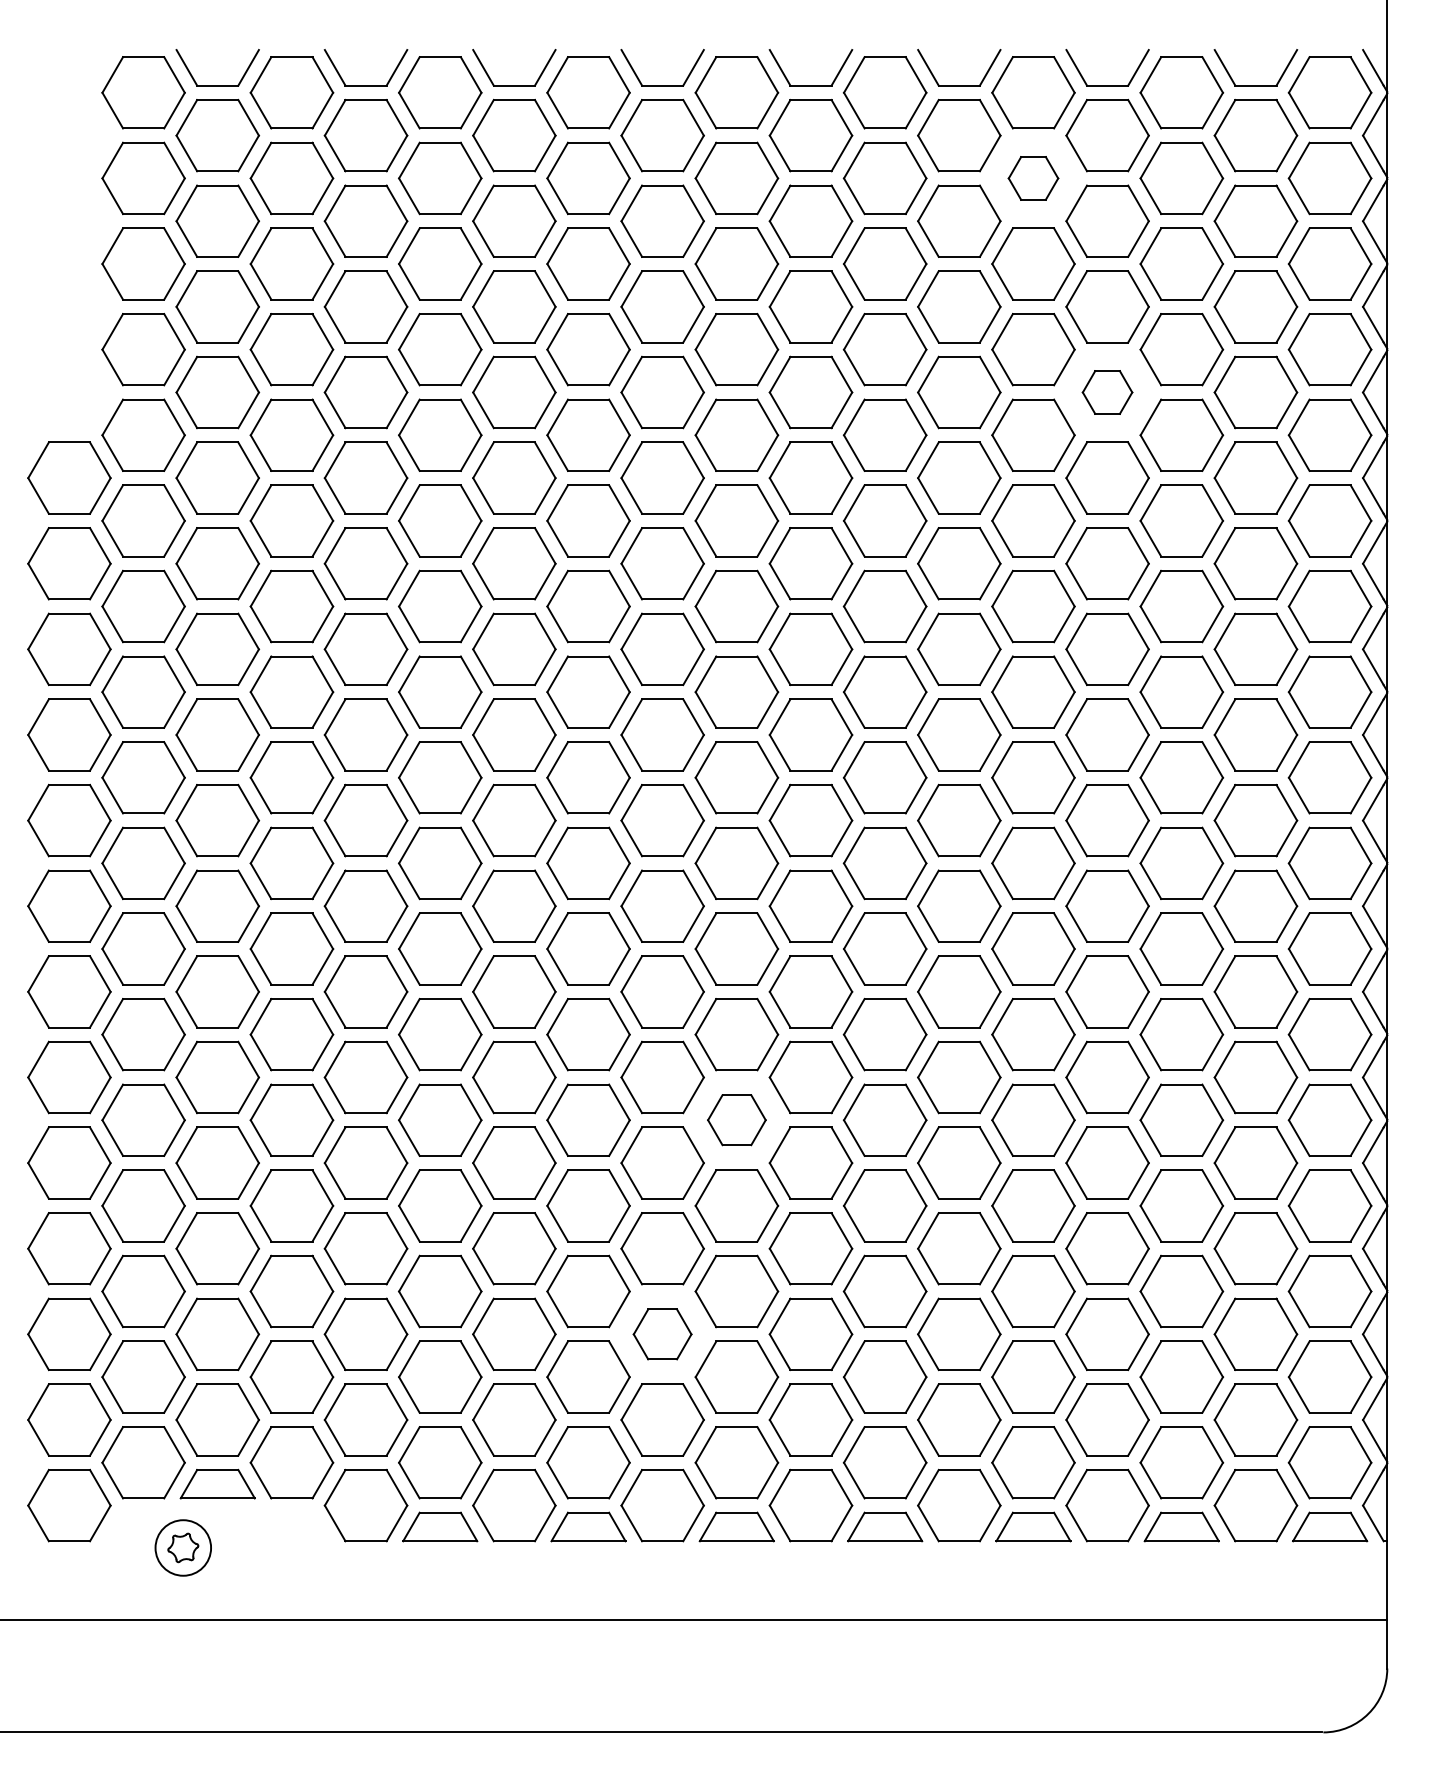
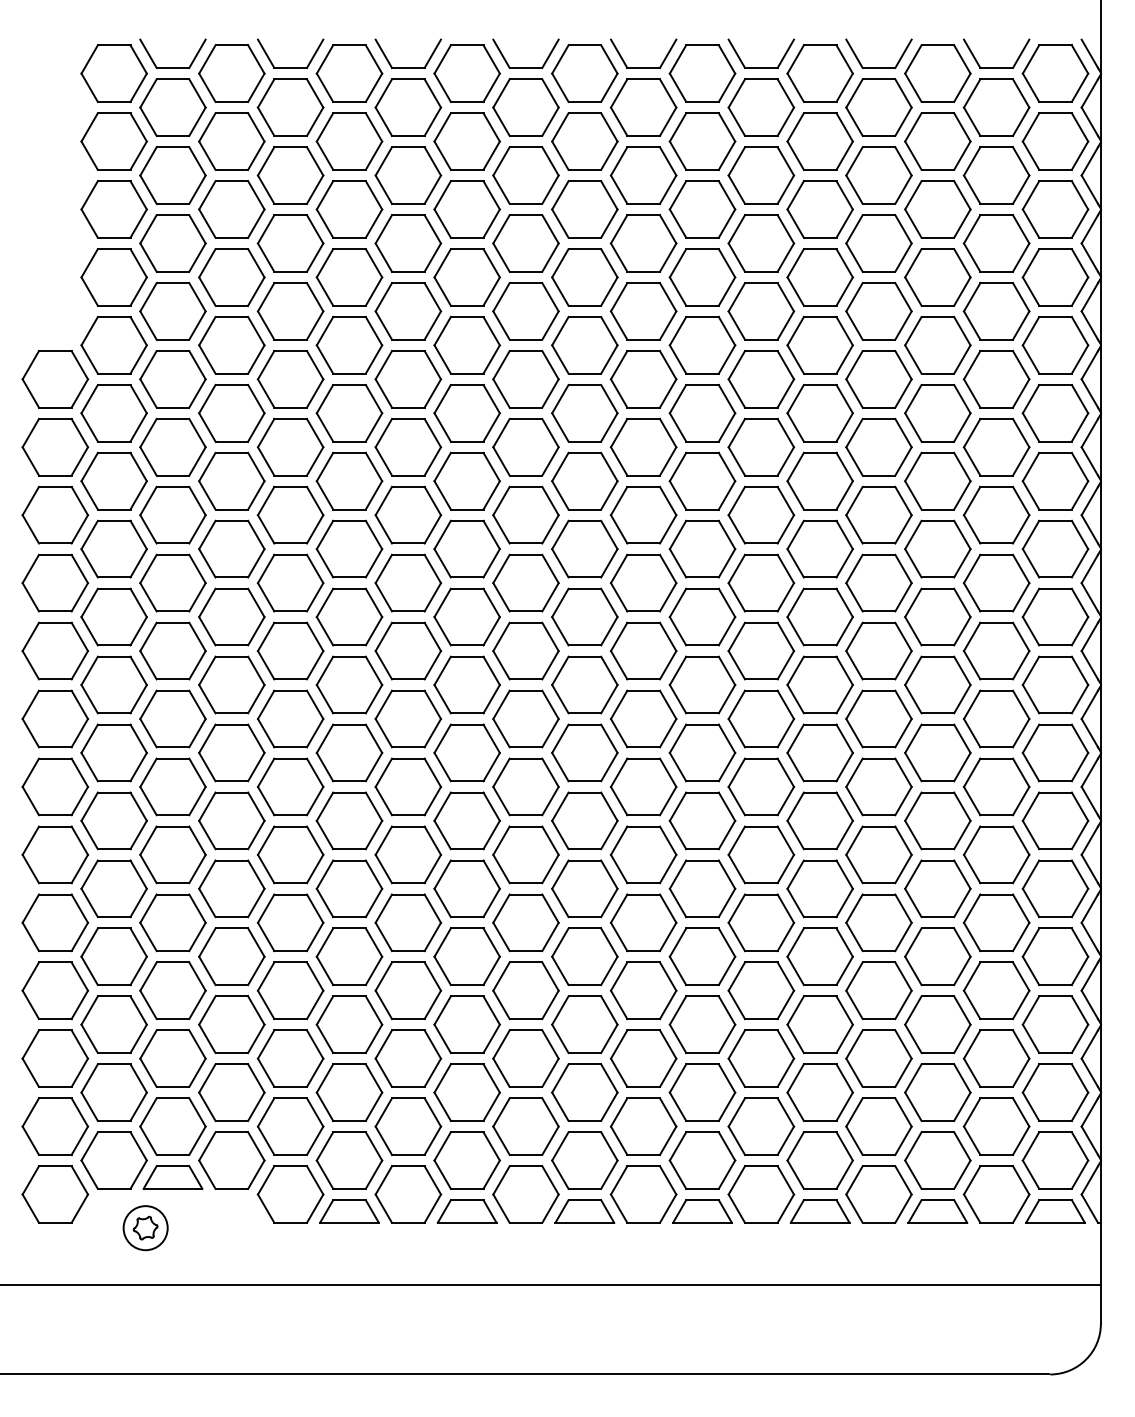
part: (1033, 178) -> (820, 141), size x1.67
part: (1107, 392) -> (878, 311), size x1.67
part: (736, 1119) -> (584, 888), size x1.43
part: (662, 1334) -> (525, 1058), size x1.43

